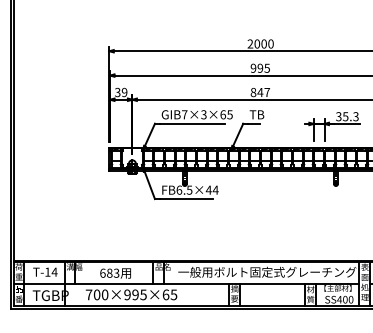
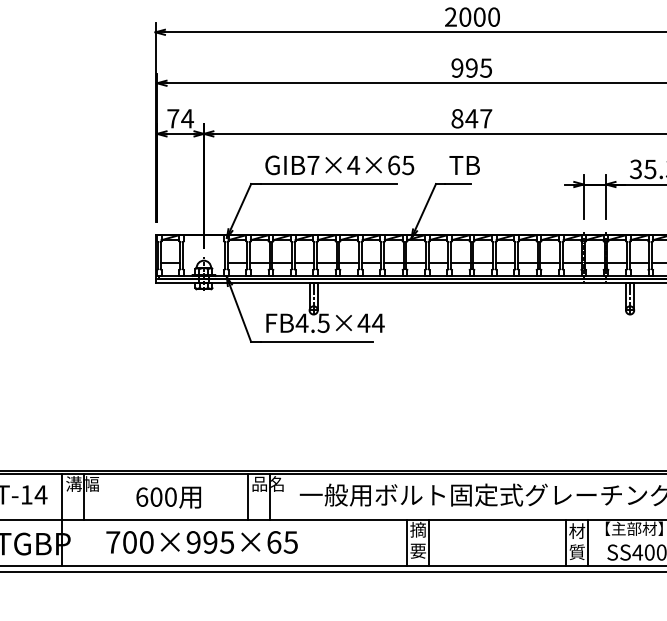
text: (121, 92) -> (181, 118), 39 -> 74
text: (203, 114) -> (352, 164), GIB7×3×65 -> GIB7×4×65
text: (179, 189) -> (302, 321), FB6.5×44 -> FB4.5×44
text: (113, 272) -> (164, 495), 683 -> 600

